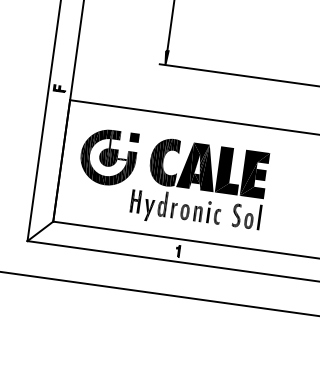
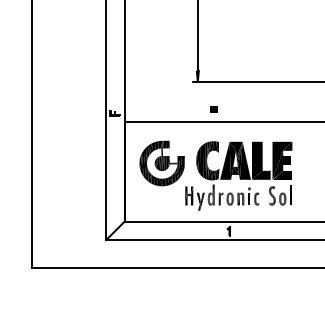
part: (133, 137) -> (213, 109), moved

